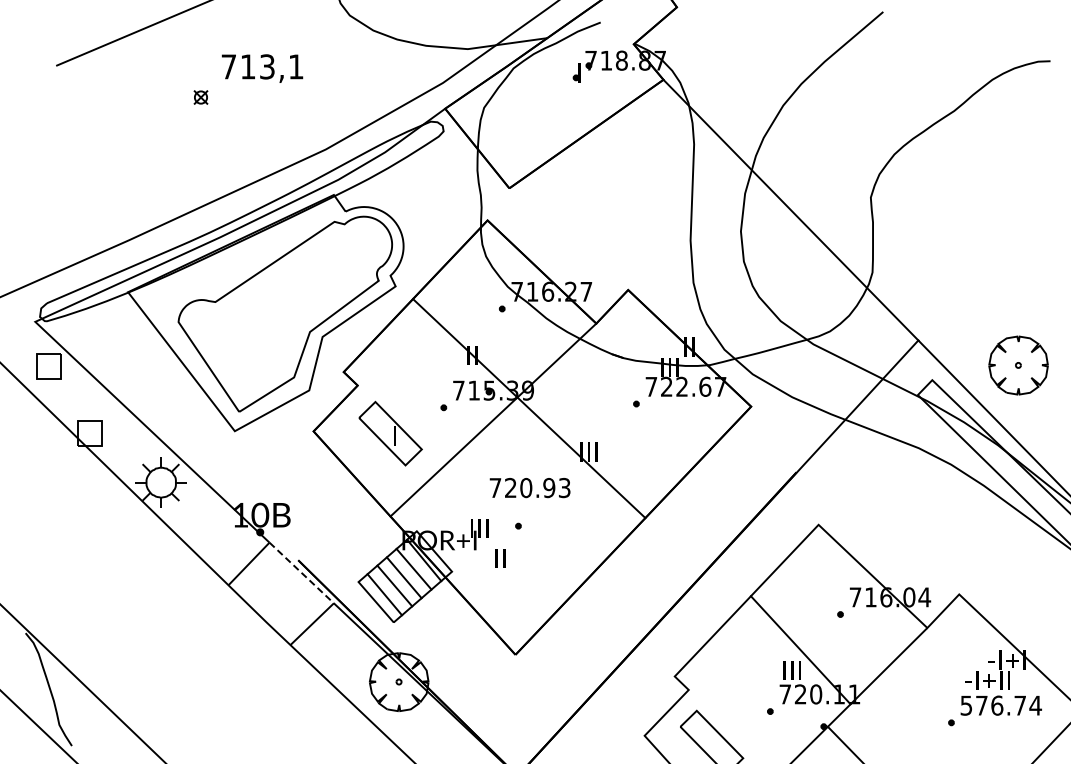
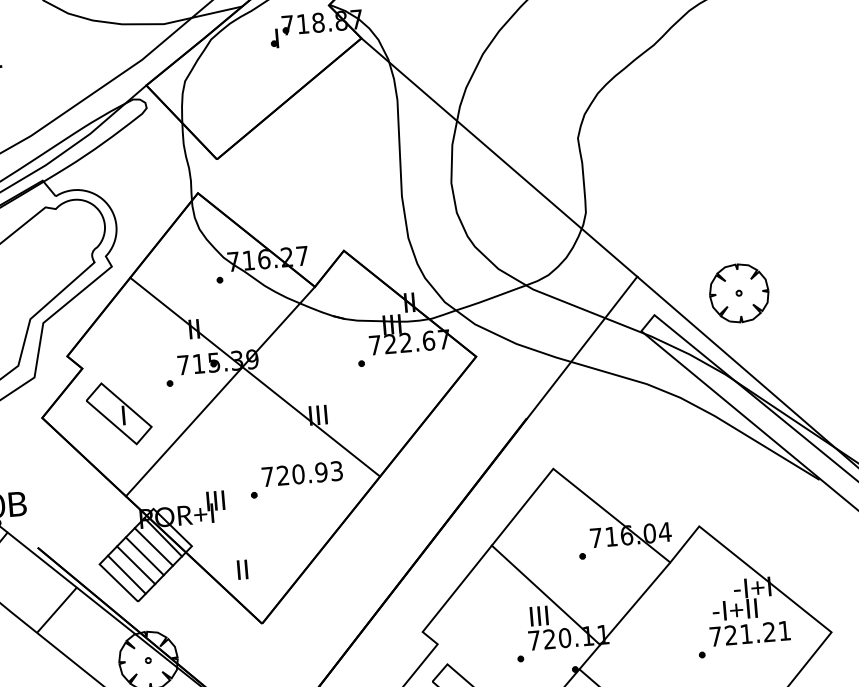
text: (529, 488) -> (301, 474), moved
text: (500, 558) -> (242, 569), moved
line: (302, 573) -> (43, 560), dashed -> solid
text: (1001, 705) -> (750, 633), 576.74 -> 721.21

